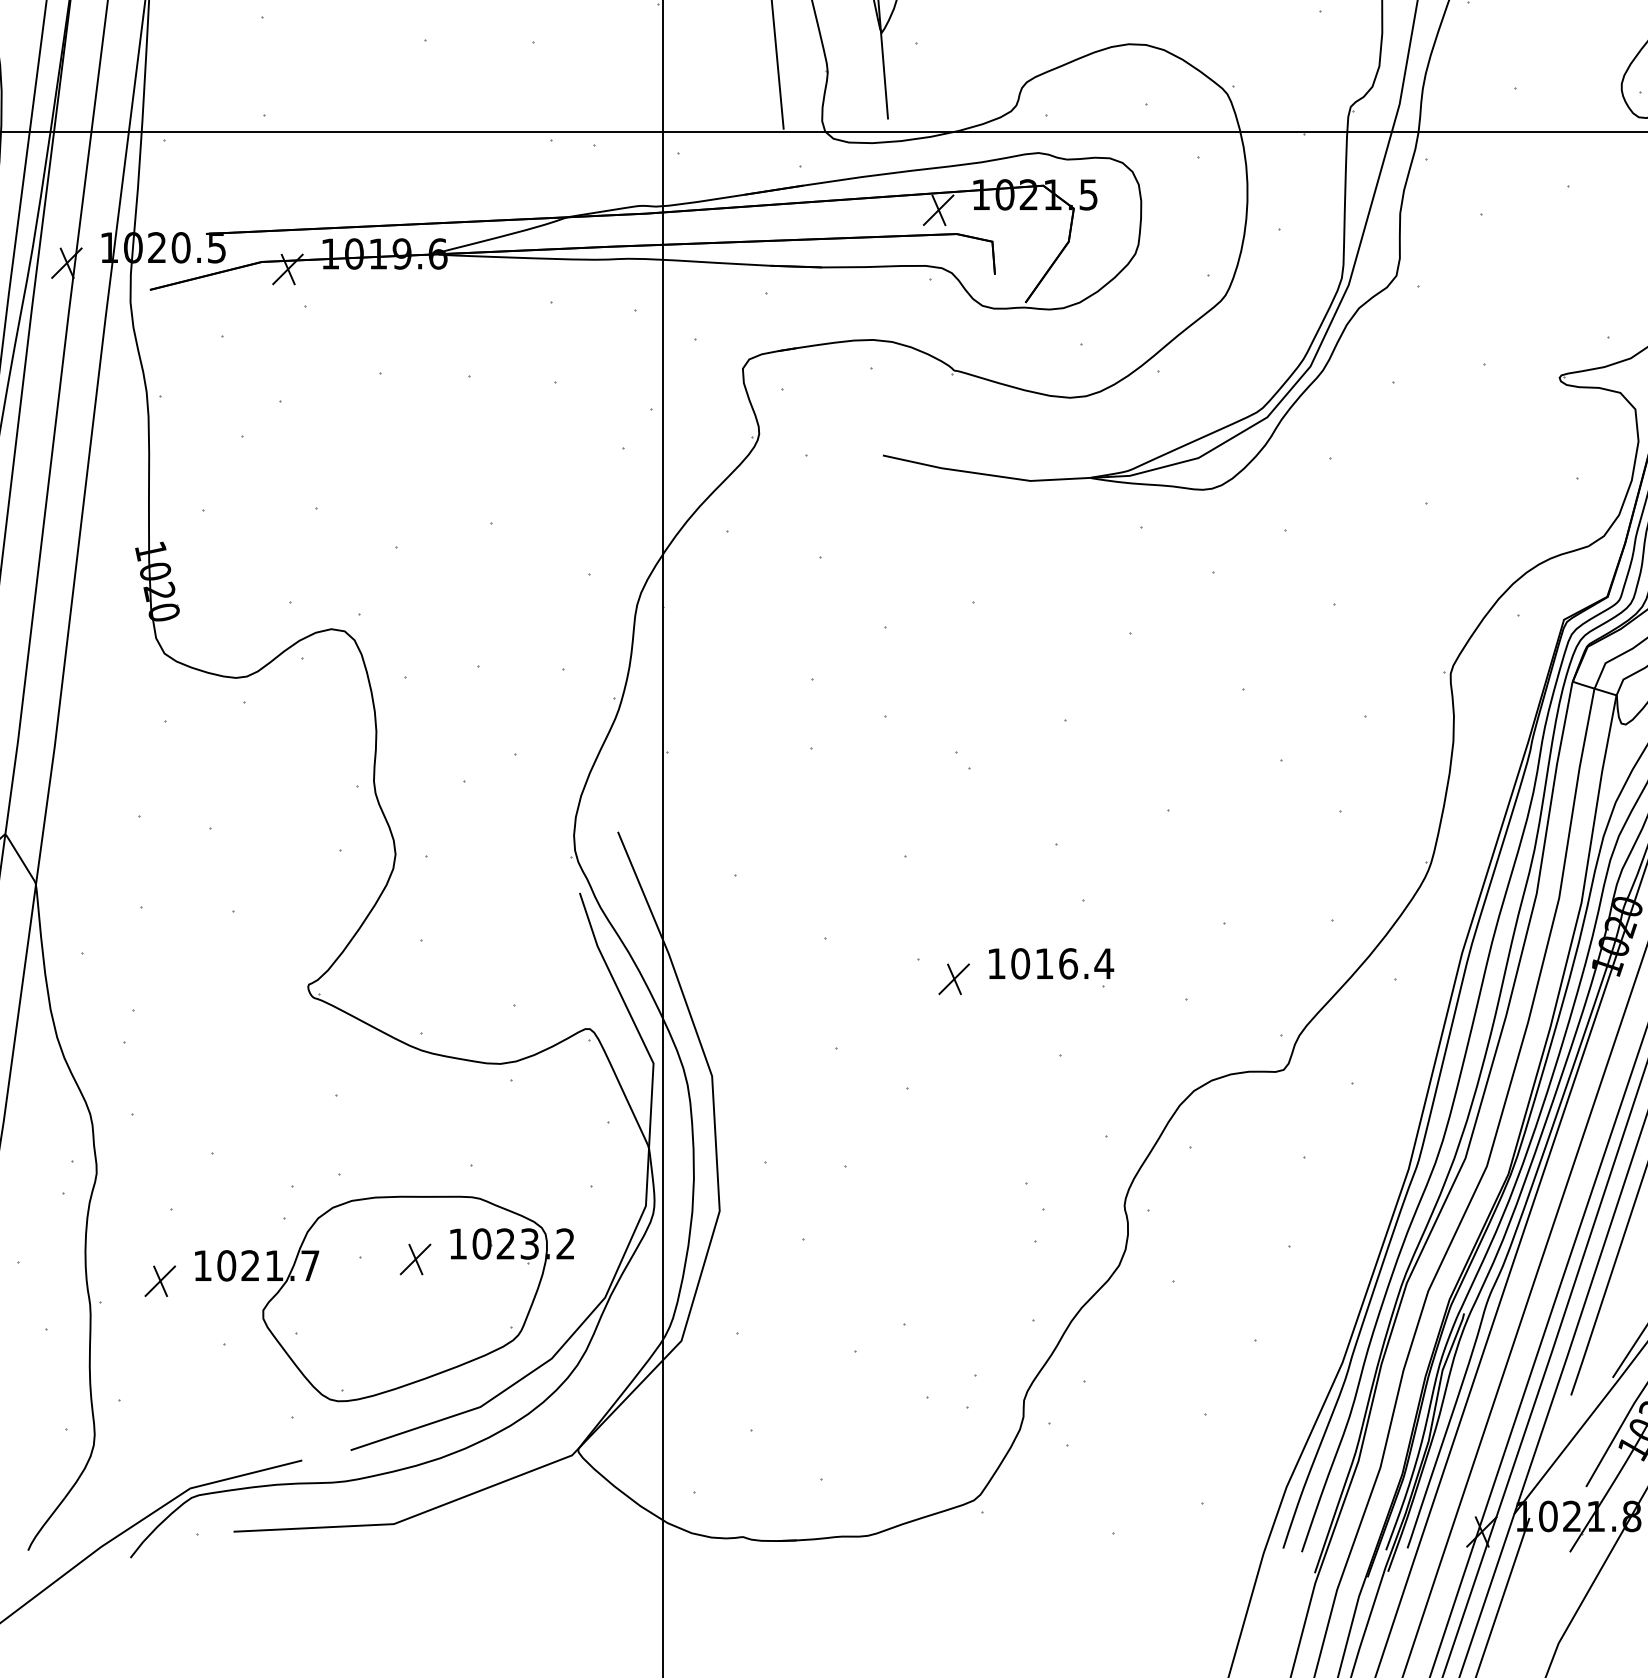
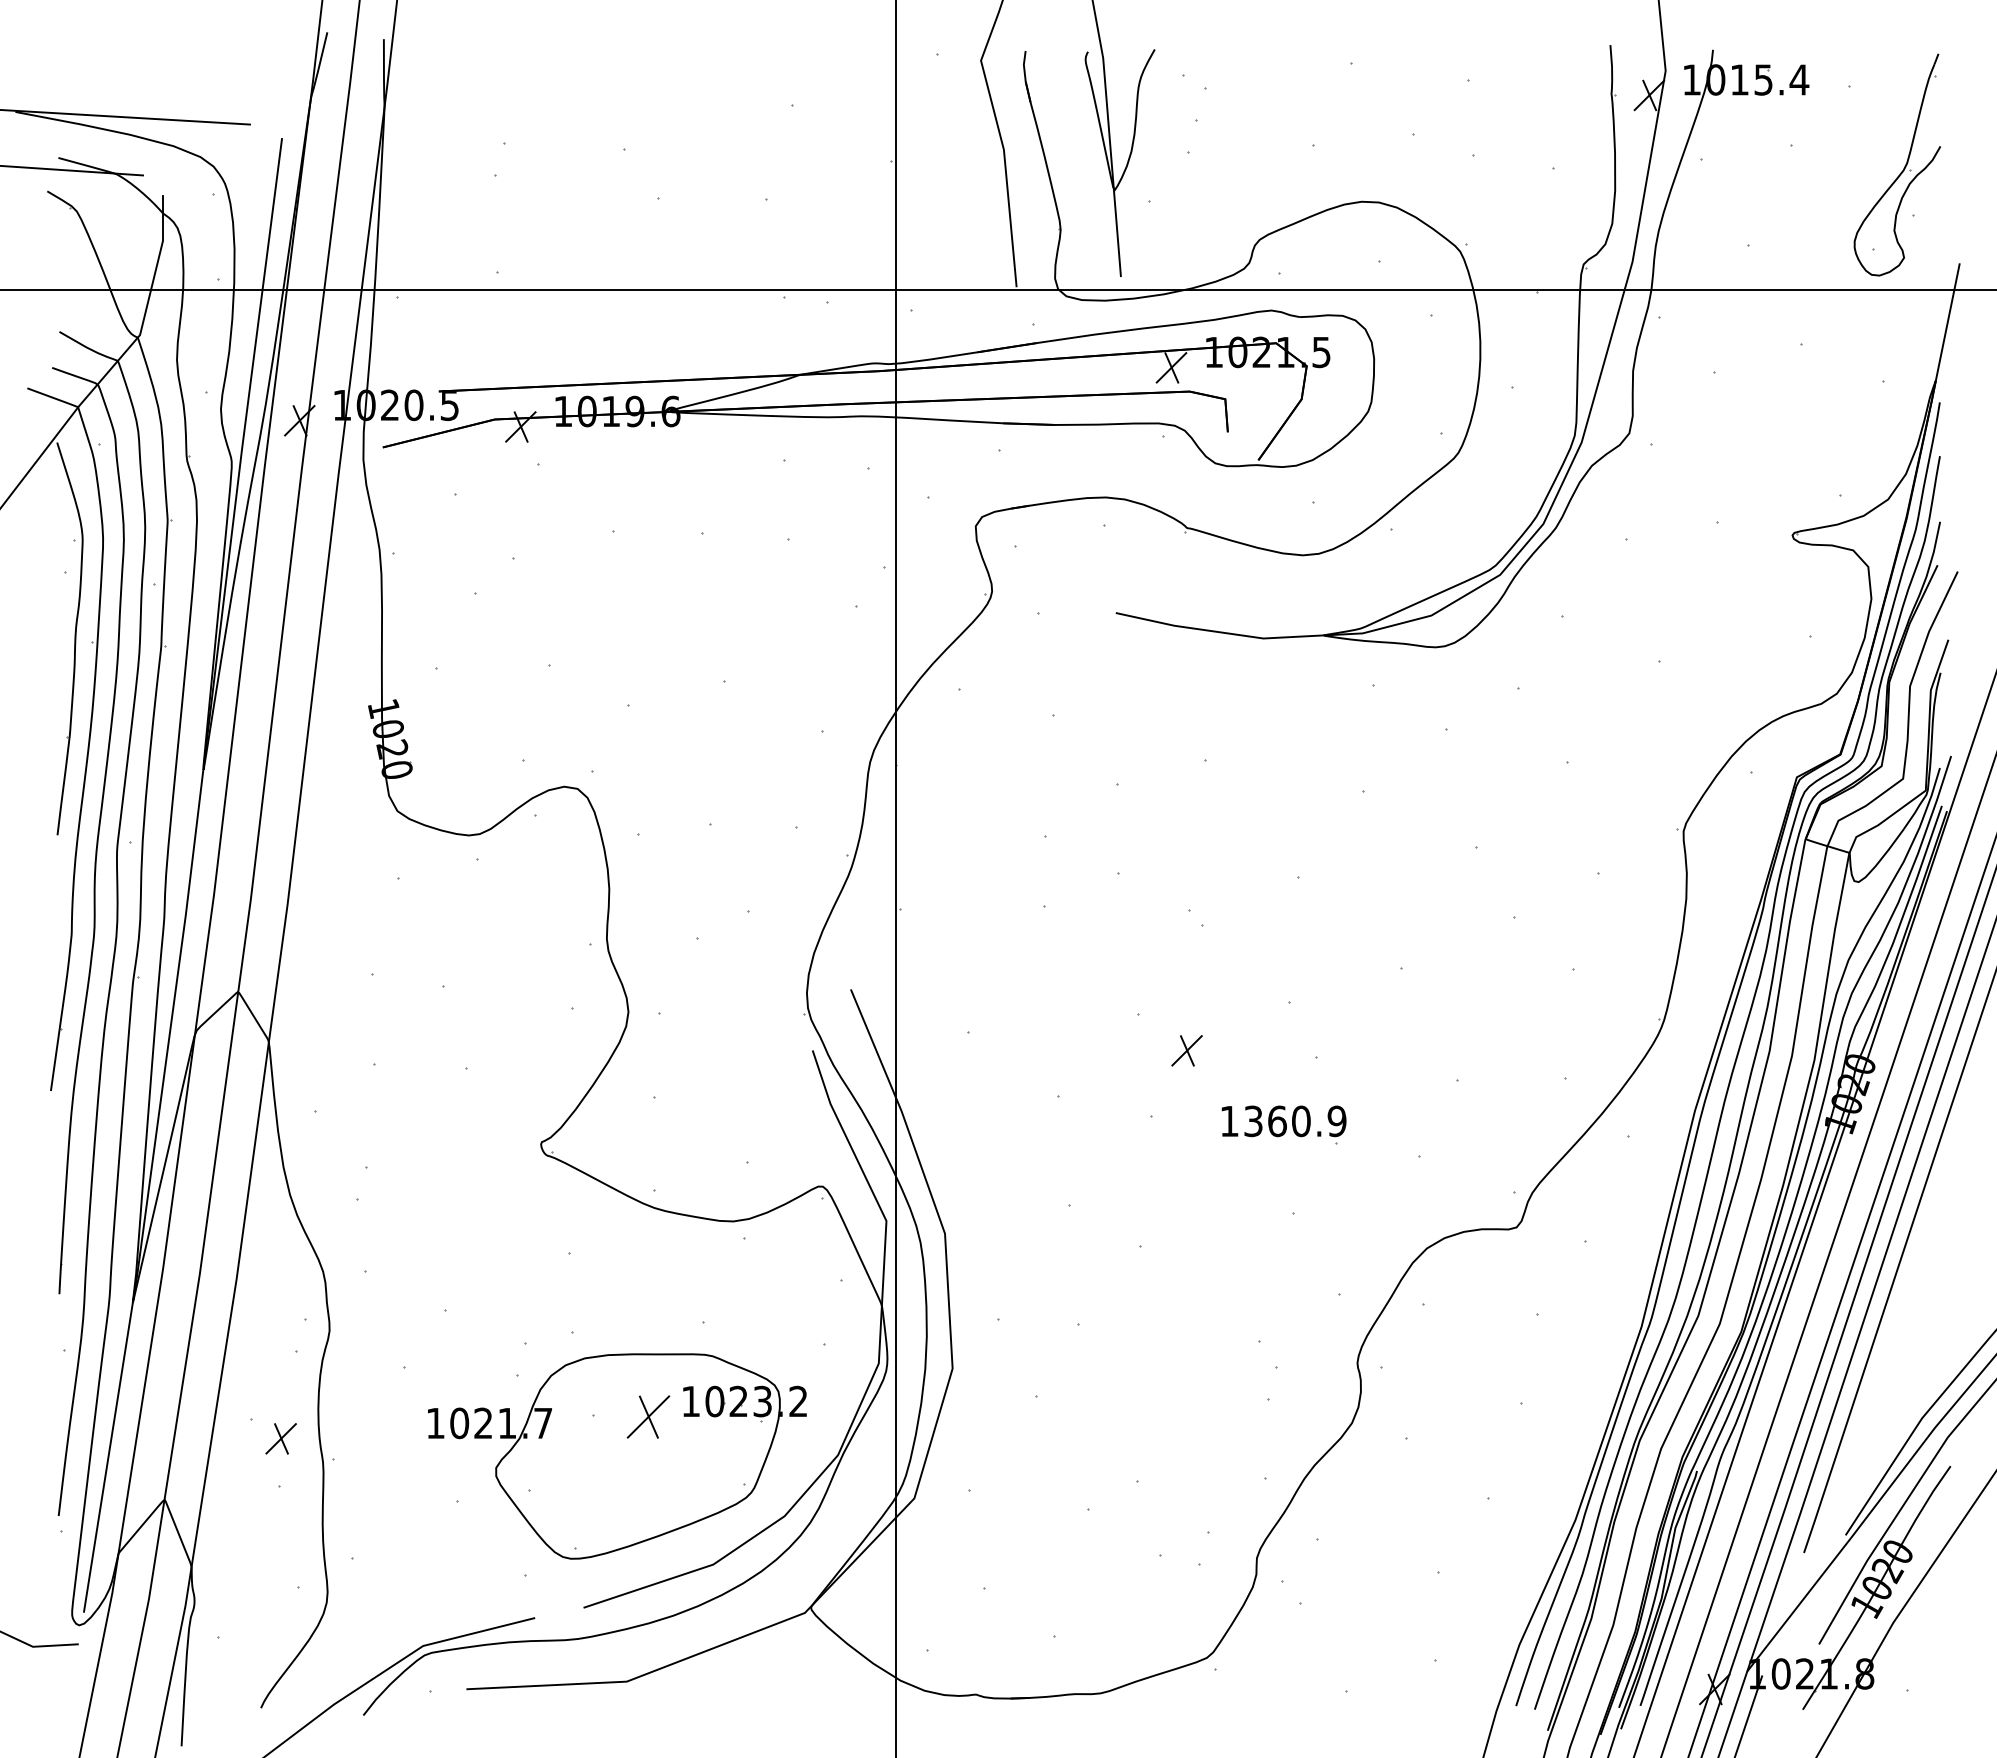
text: (1062, 963) -> (1295, 1121), 1016.4 -> 1360.9
part: (953, 978) -> (1186, 1050), moved
part: (415, 1258) -> (648, 1416), size x1.4
part: (159, 1280) -> (280, 1438), moved

